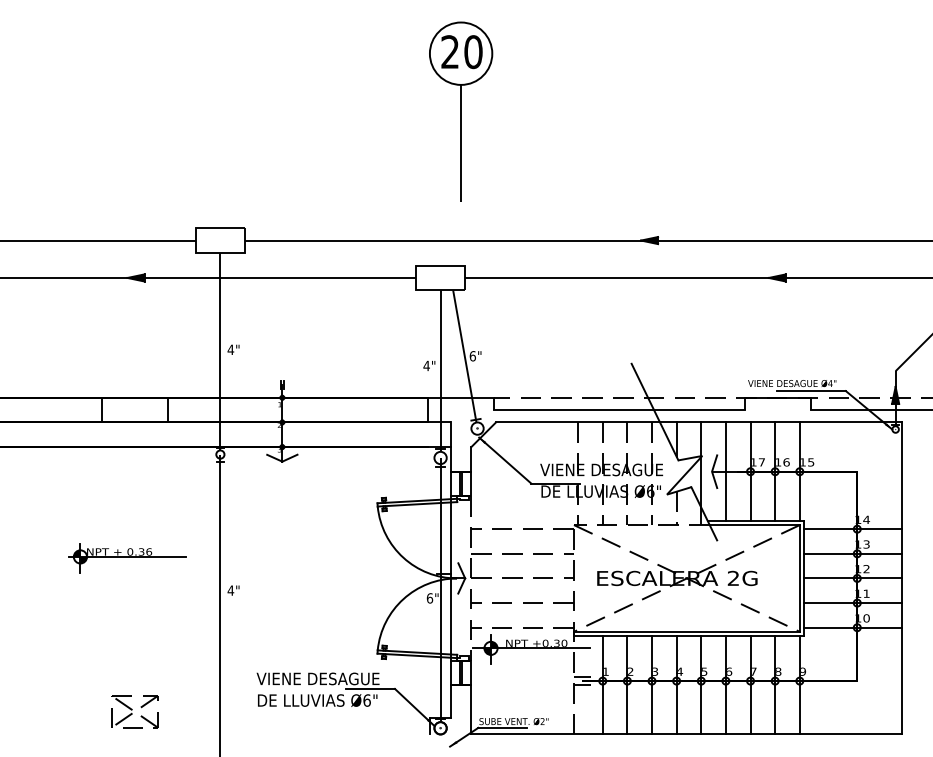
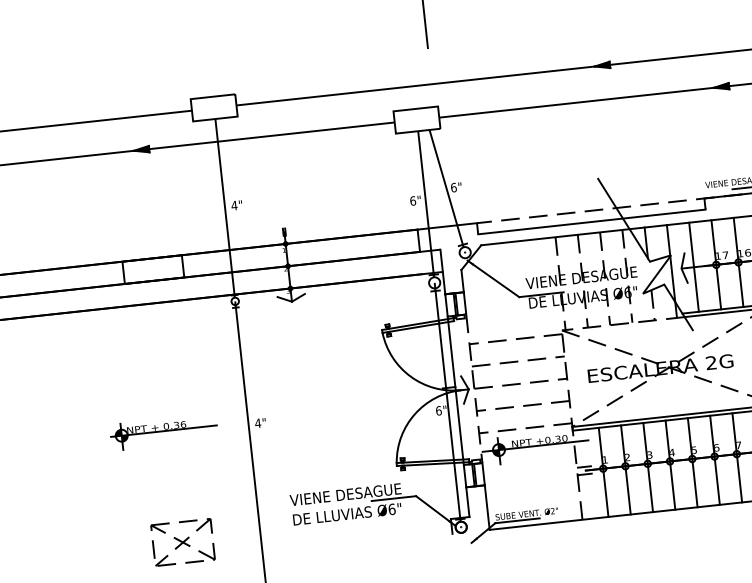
text: (426, 365) -> (412, 200), 4" -> 6"
part: (127, 558) -> (164, 432), moved
part: (134, 711) -> (182, 542), size x1.43

